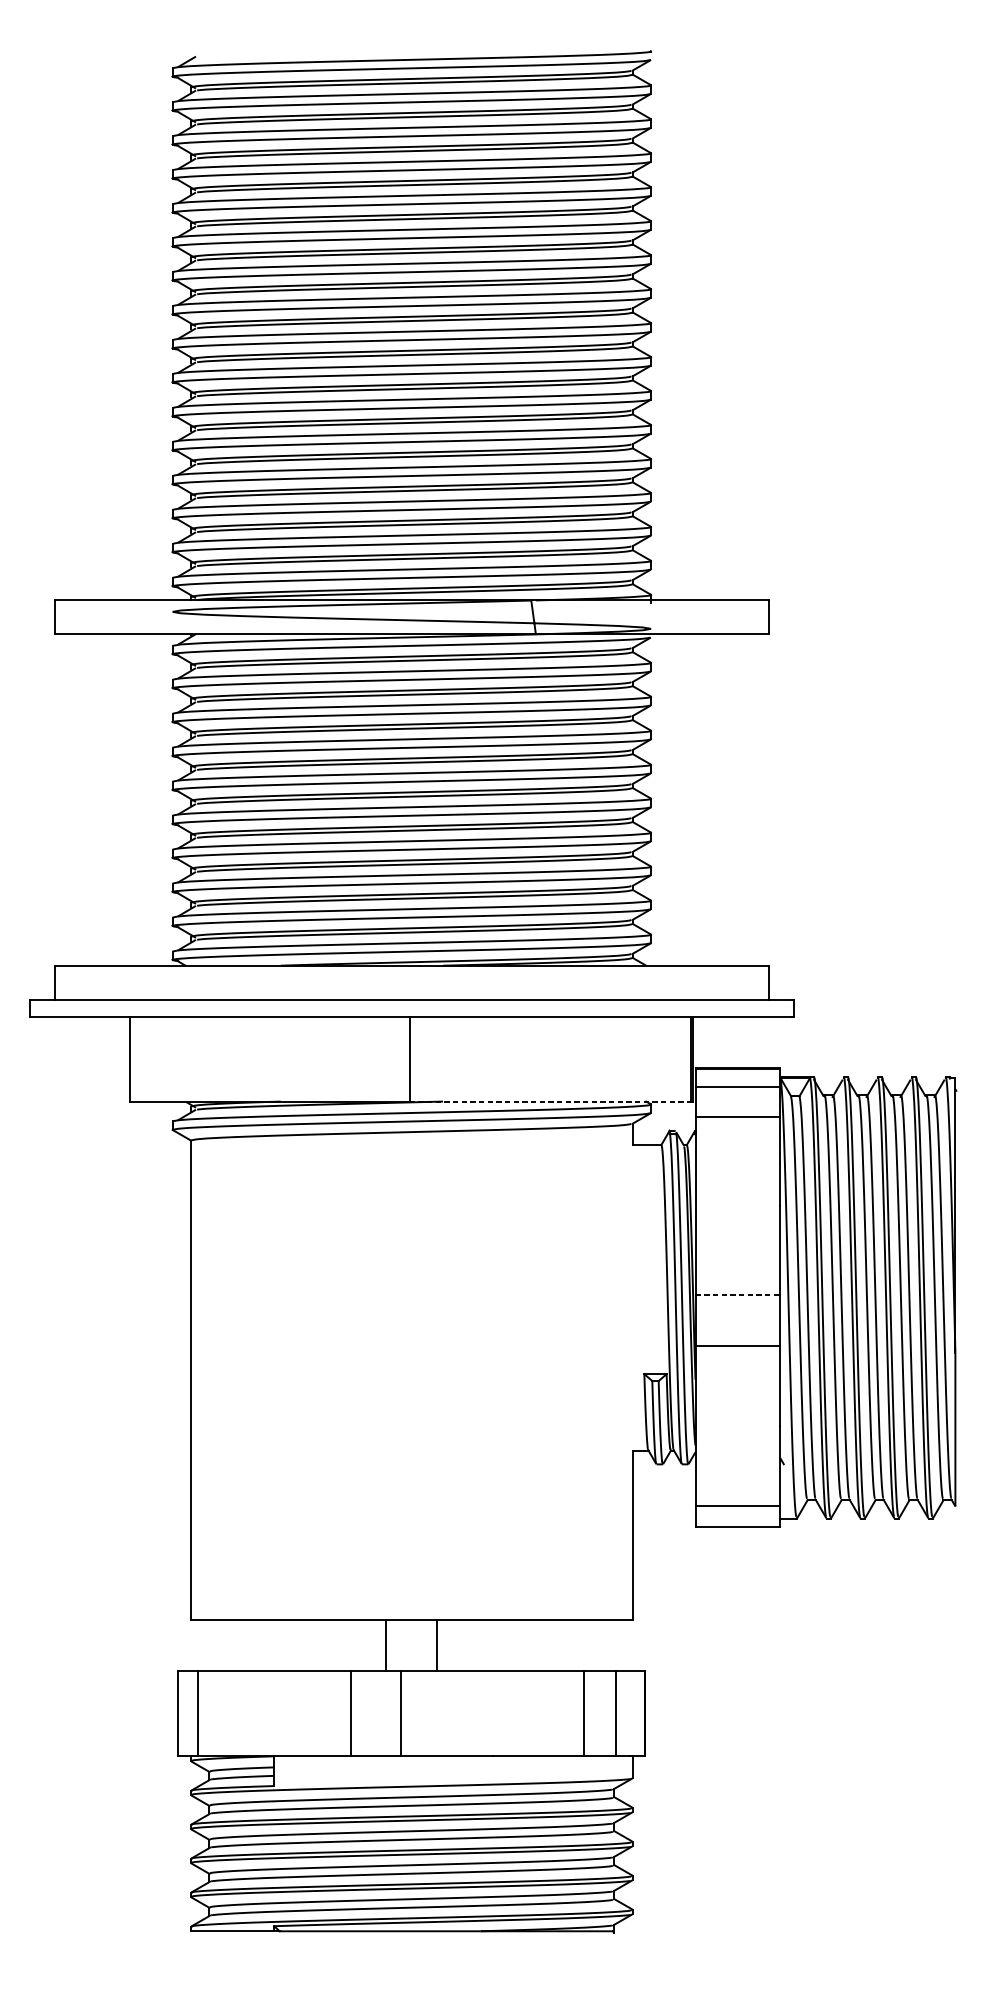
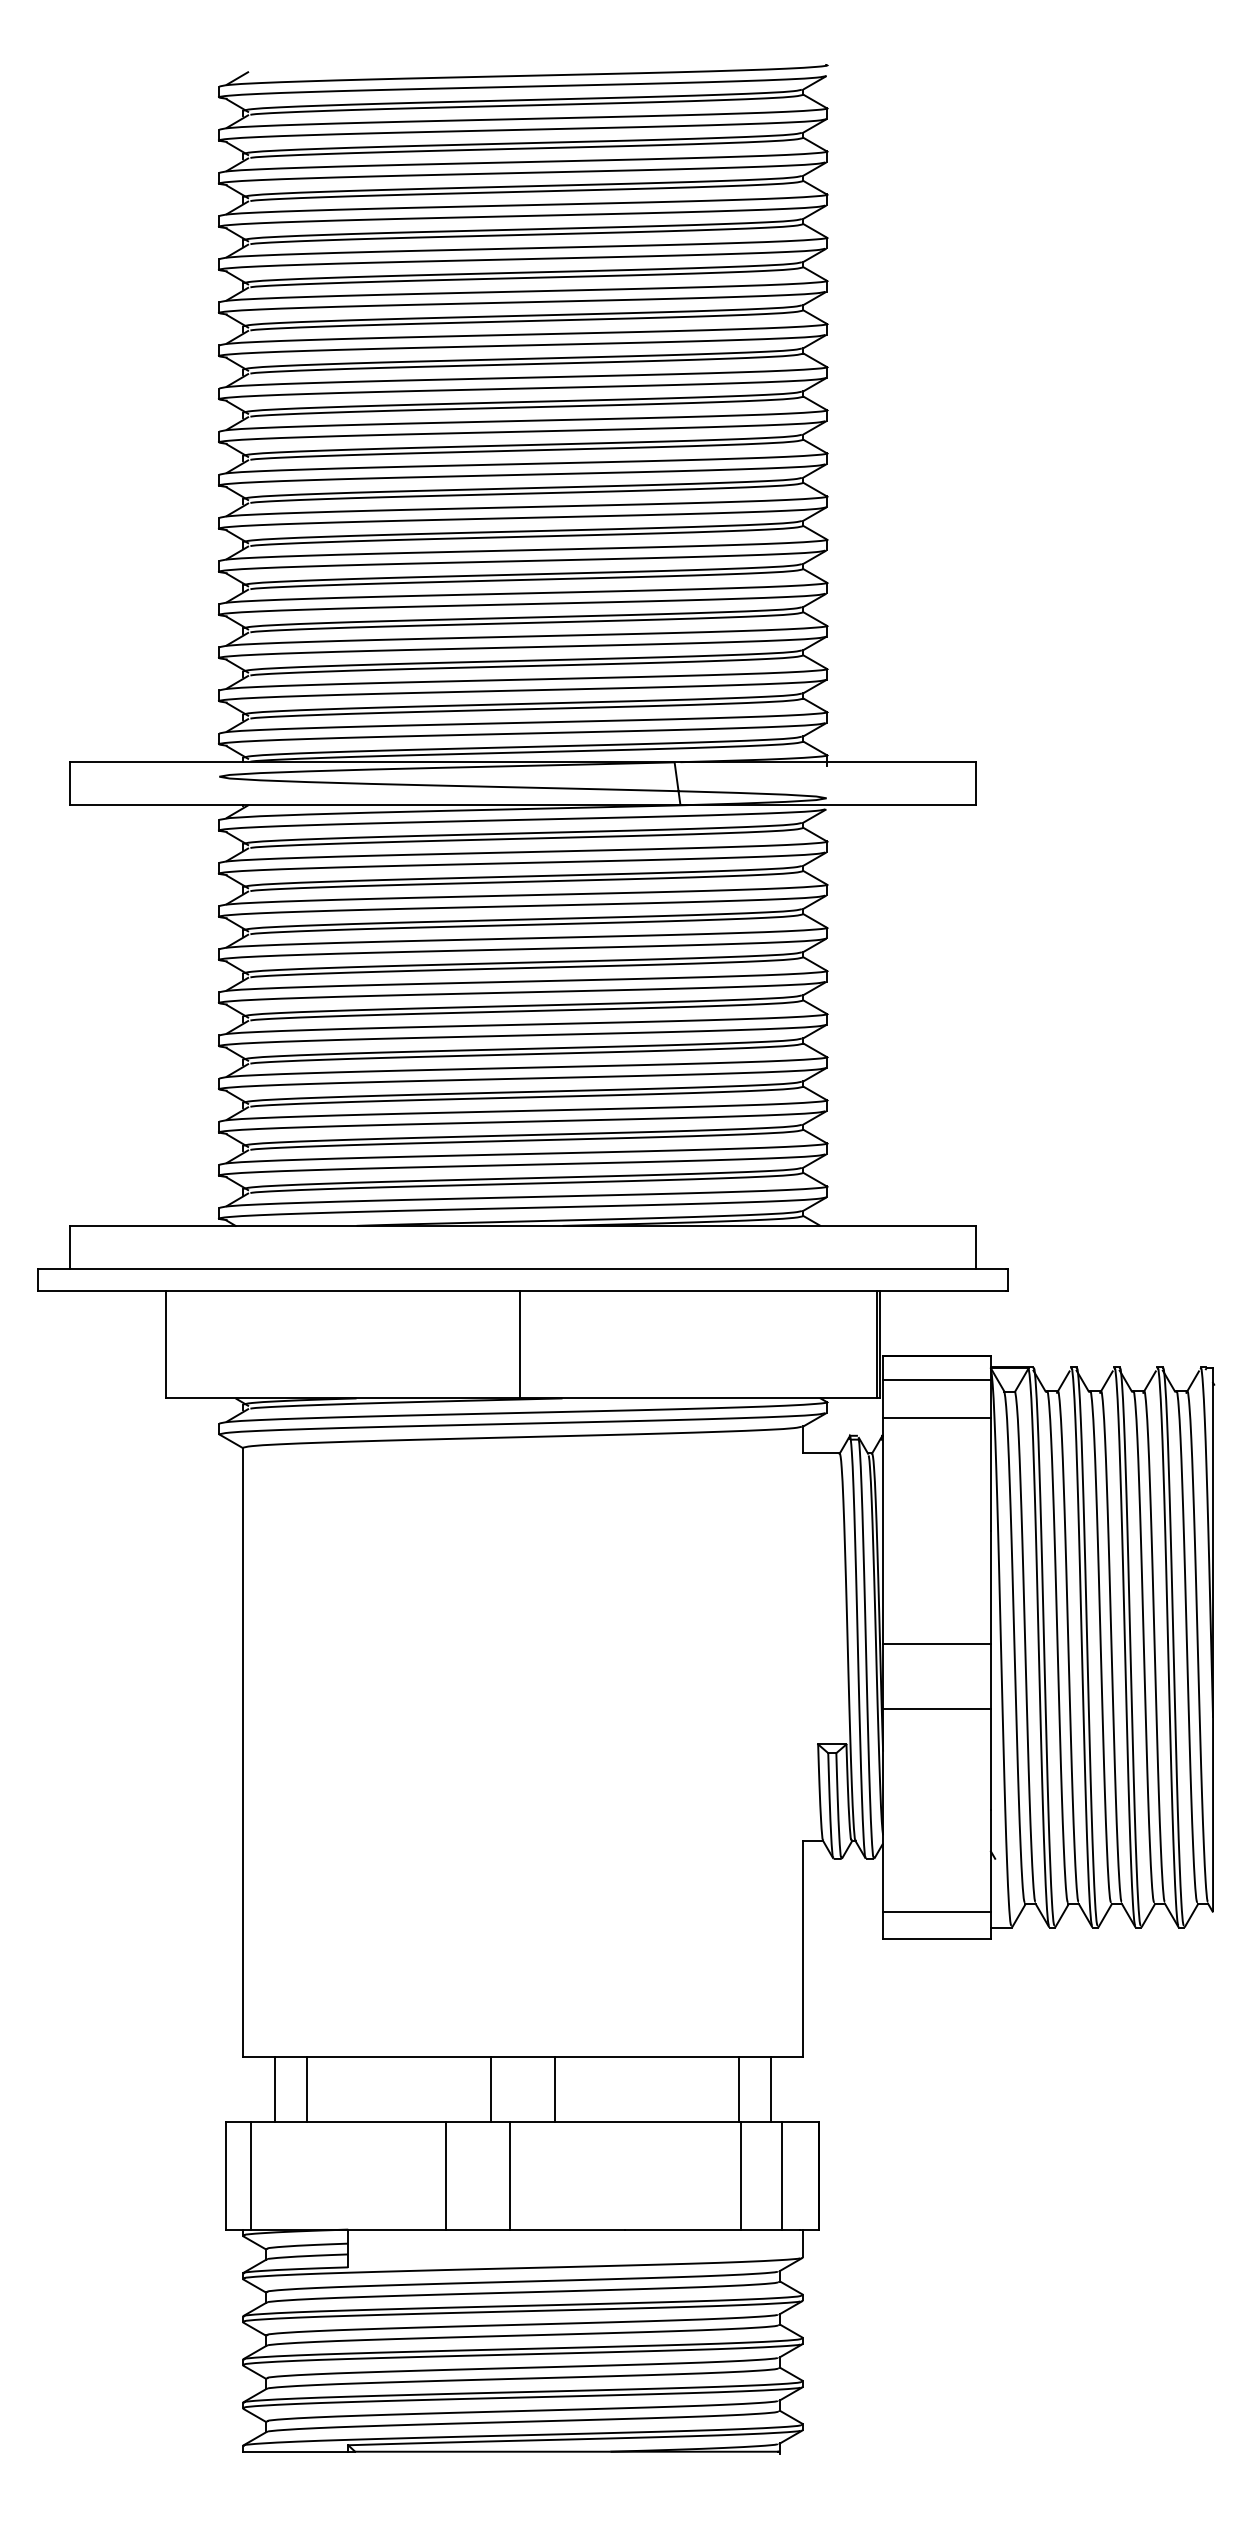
line: (550, 1101) -> (698, 1398), dashed -> solid
line: (738, 1295) -> (937, 1644), dashed -> solid
line: (216, 1645) -> (274, 2089), added
line: (242, 1645) -> (307, 2089), added
line: (581, 1645) -> (738, 2089), added
line: (606, 1645) -> (770, 2089), added

